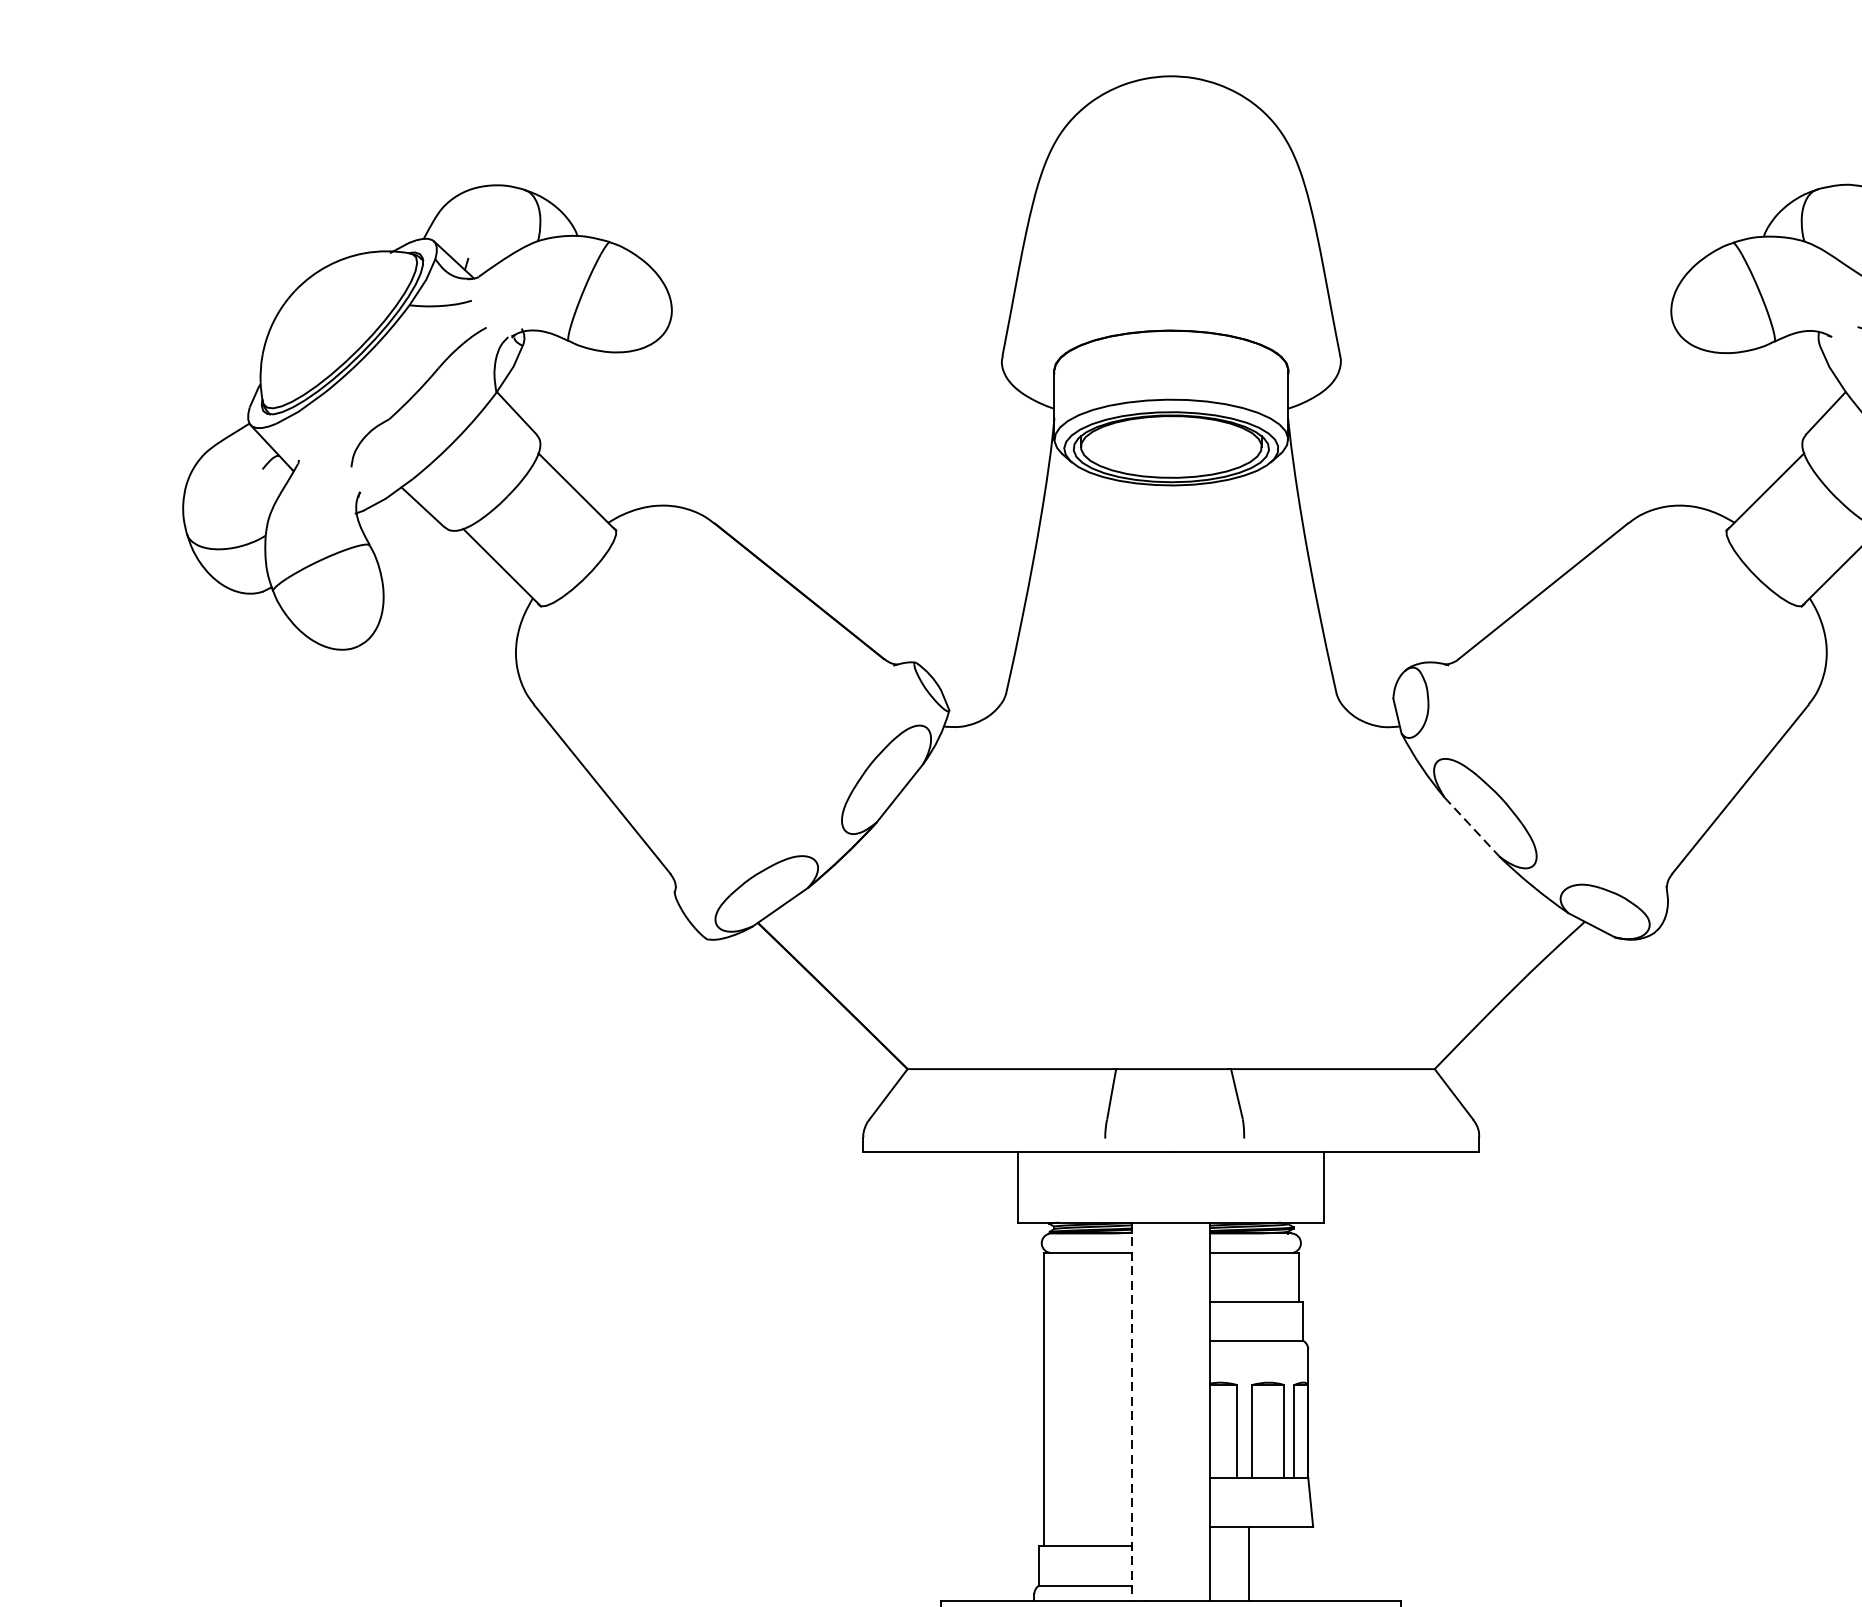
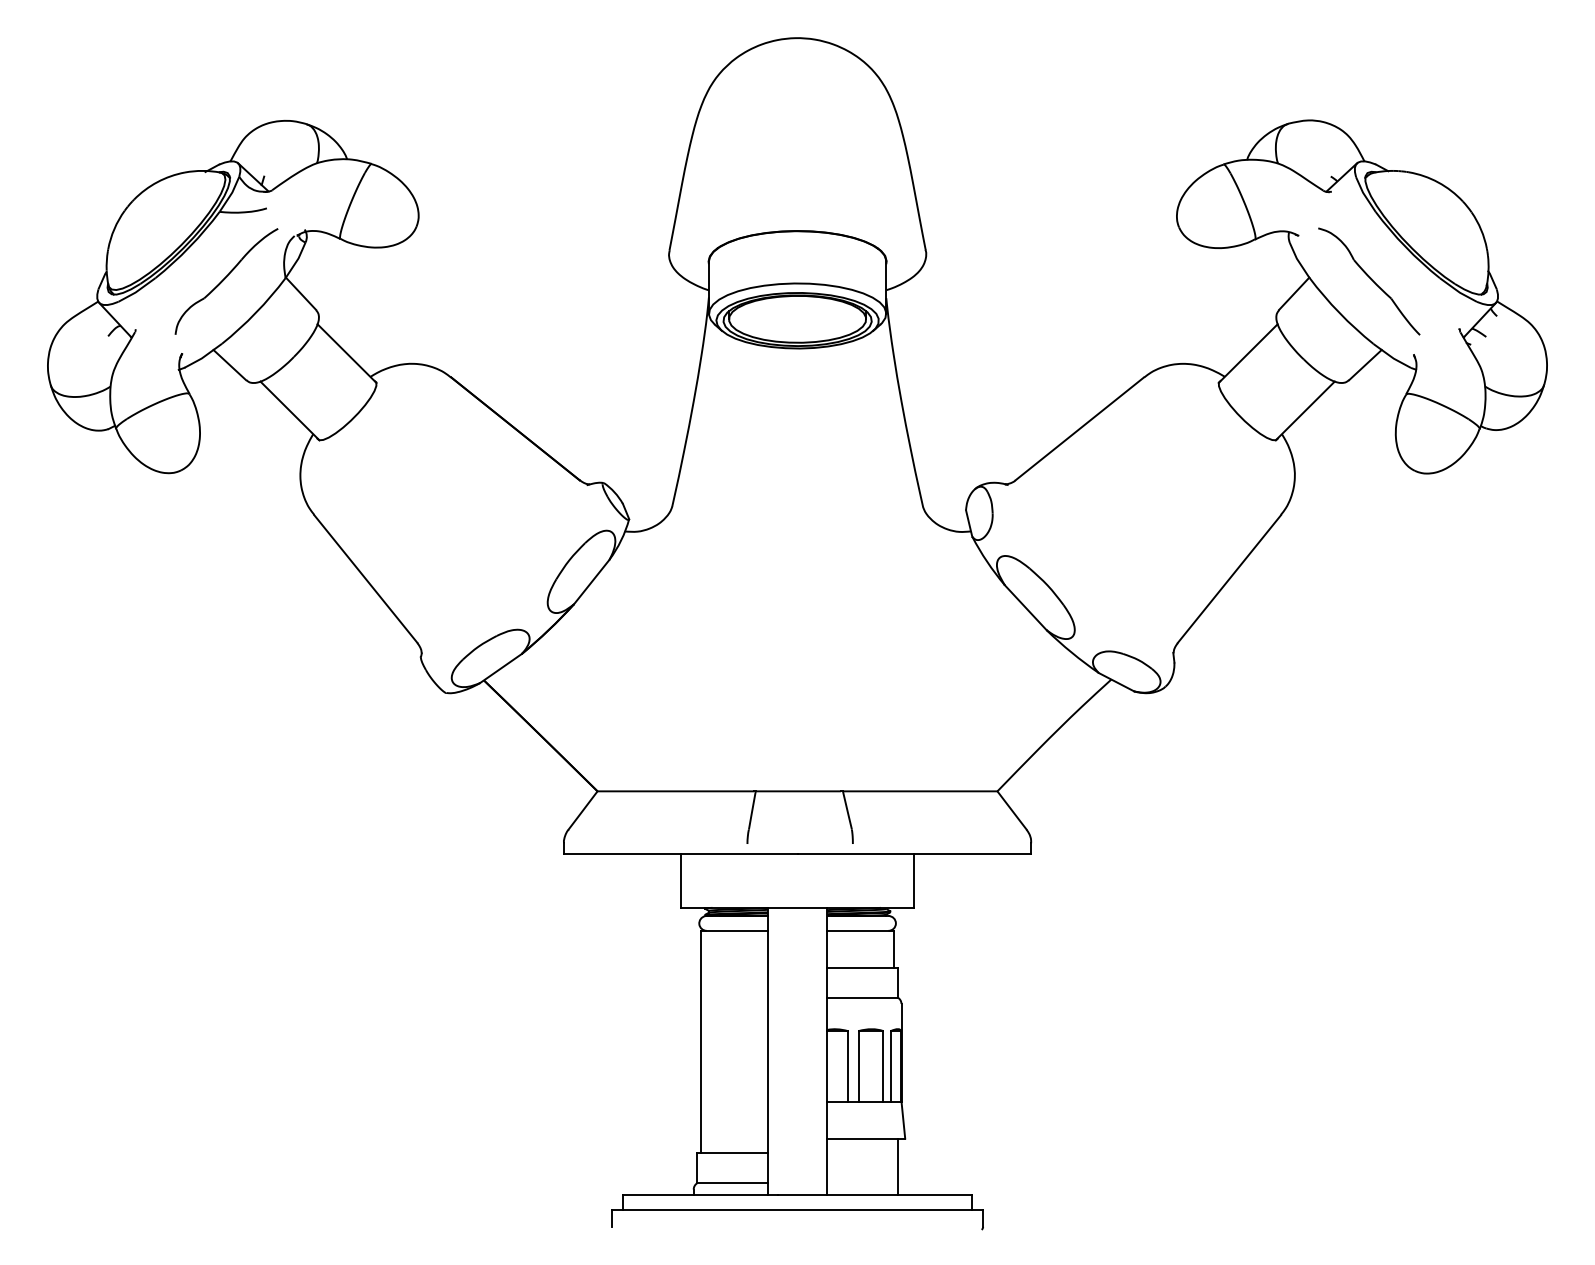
line: (1471, 826) -> (1025, 607), dashed -> solid
line: (1131, 1412) -> (767, 1051), dashed -> solid
line: (1248, 1563) -> (897, 1166), moved

